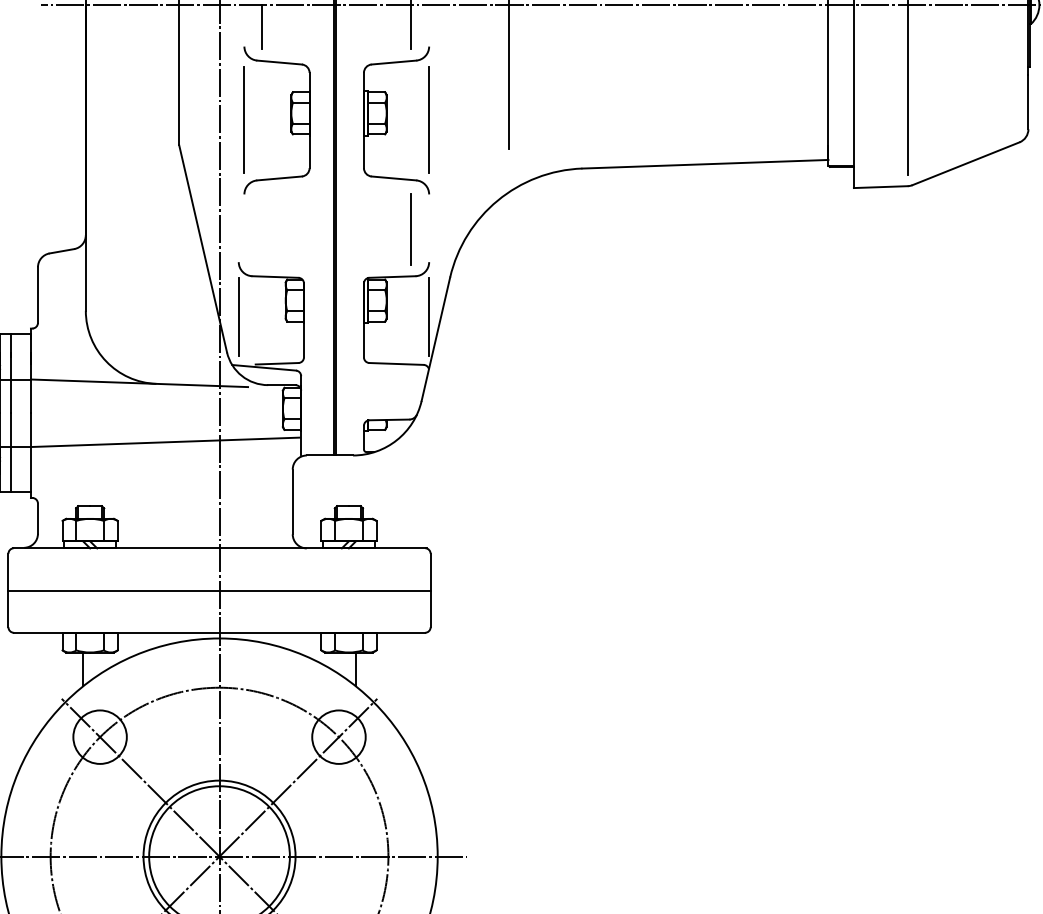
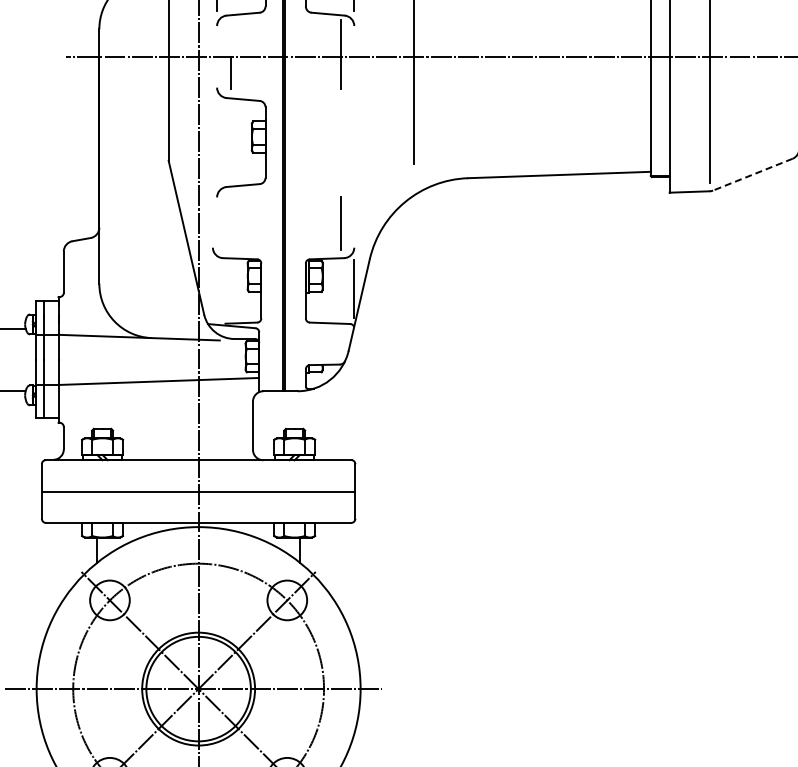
line: (244, 119) -> (217, 141), removed
part: (387, 120) -> (323, 142), removed
line: (965, 163) -> (752, 174), solid -> dashed
line: (238, 317) -> (212, 288), removed

